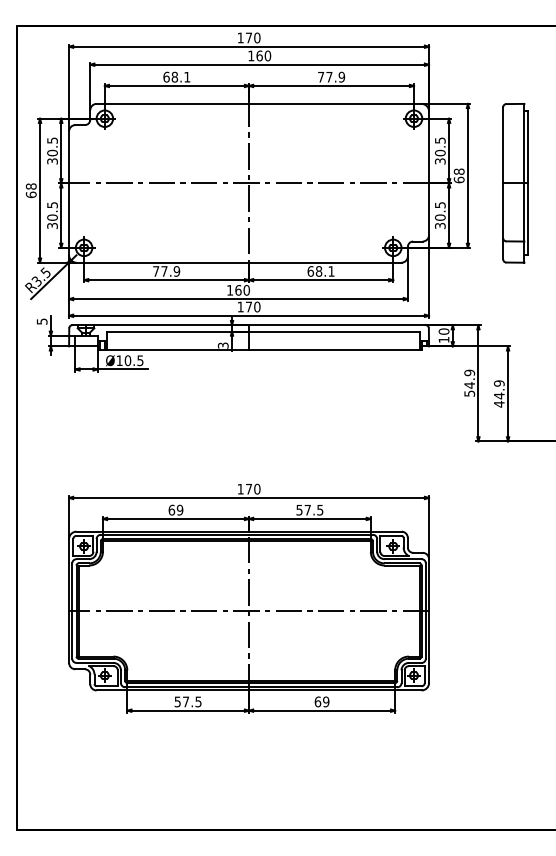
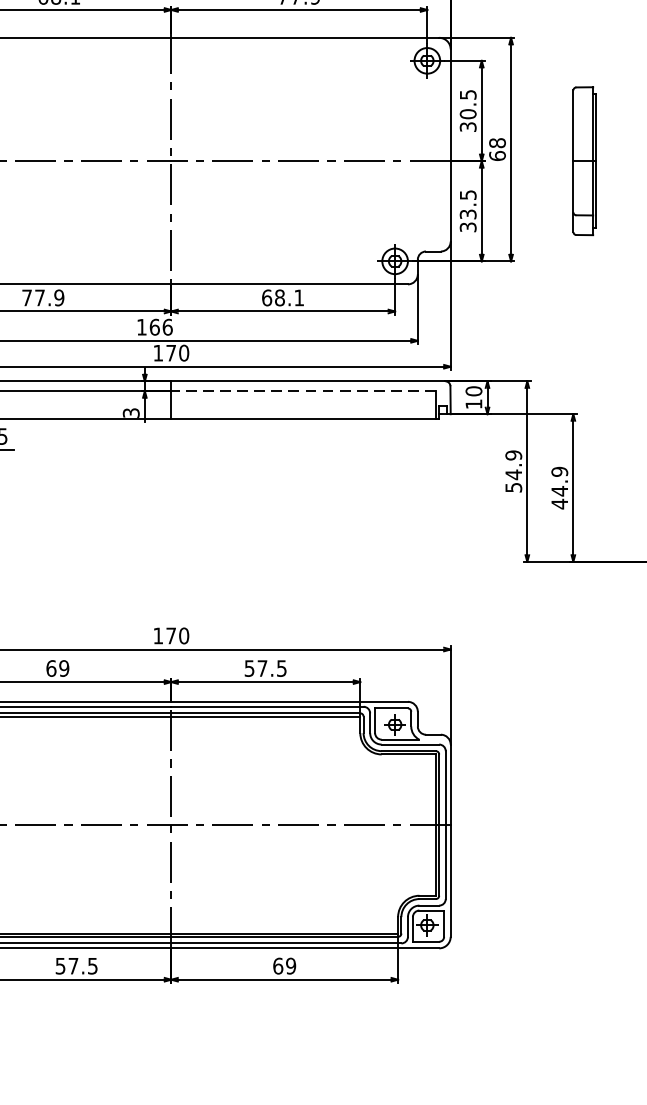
part: (515, 183) -> (584, 161), size x0.6
text: (440, 217) -> (468, 214), 30.5 -> 33.5
text: (246, 290) -> (167, 327), 160 -> 166
line: (333, 331) -> (302, 391), solid -> dashed

